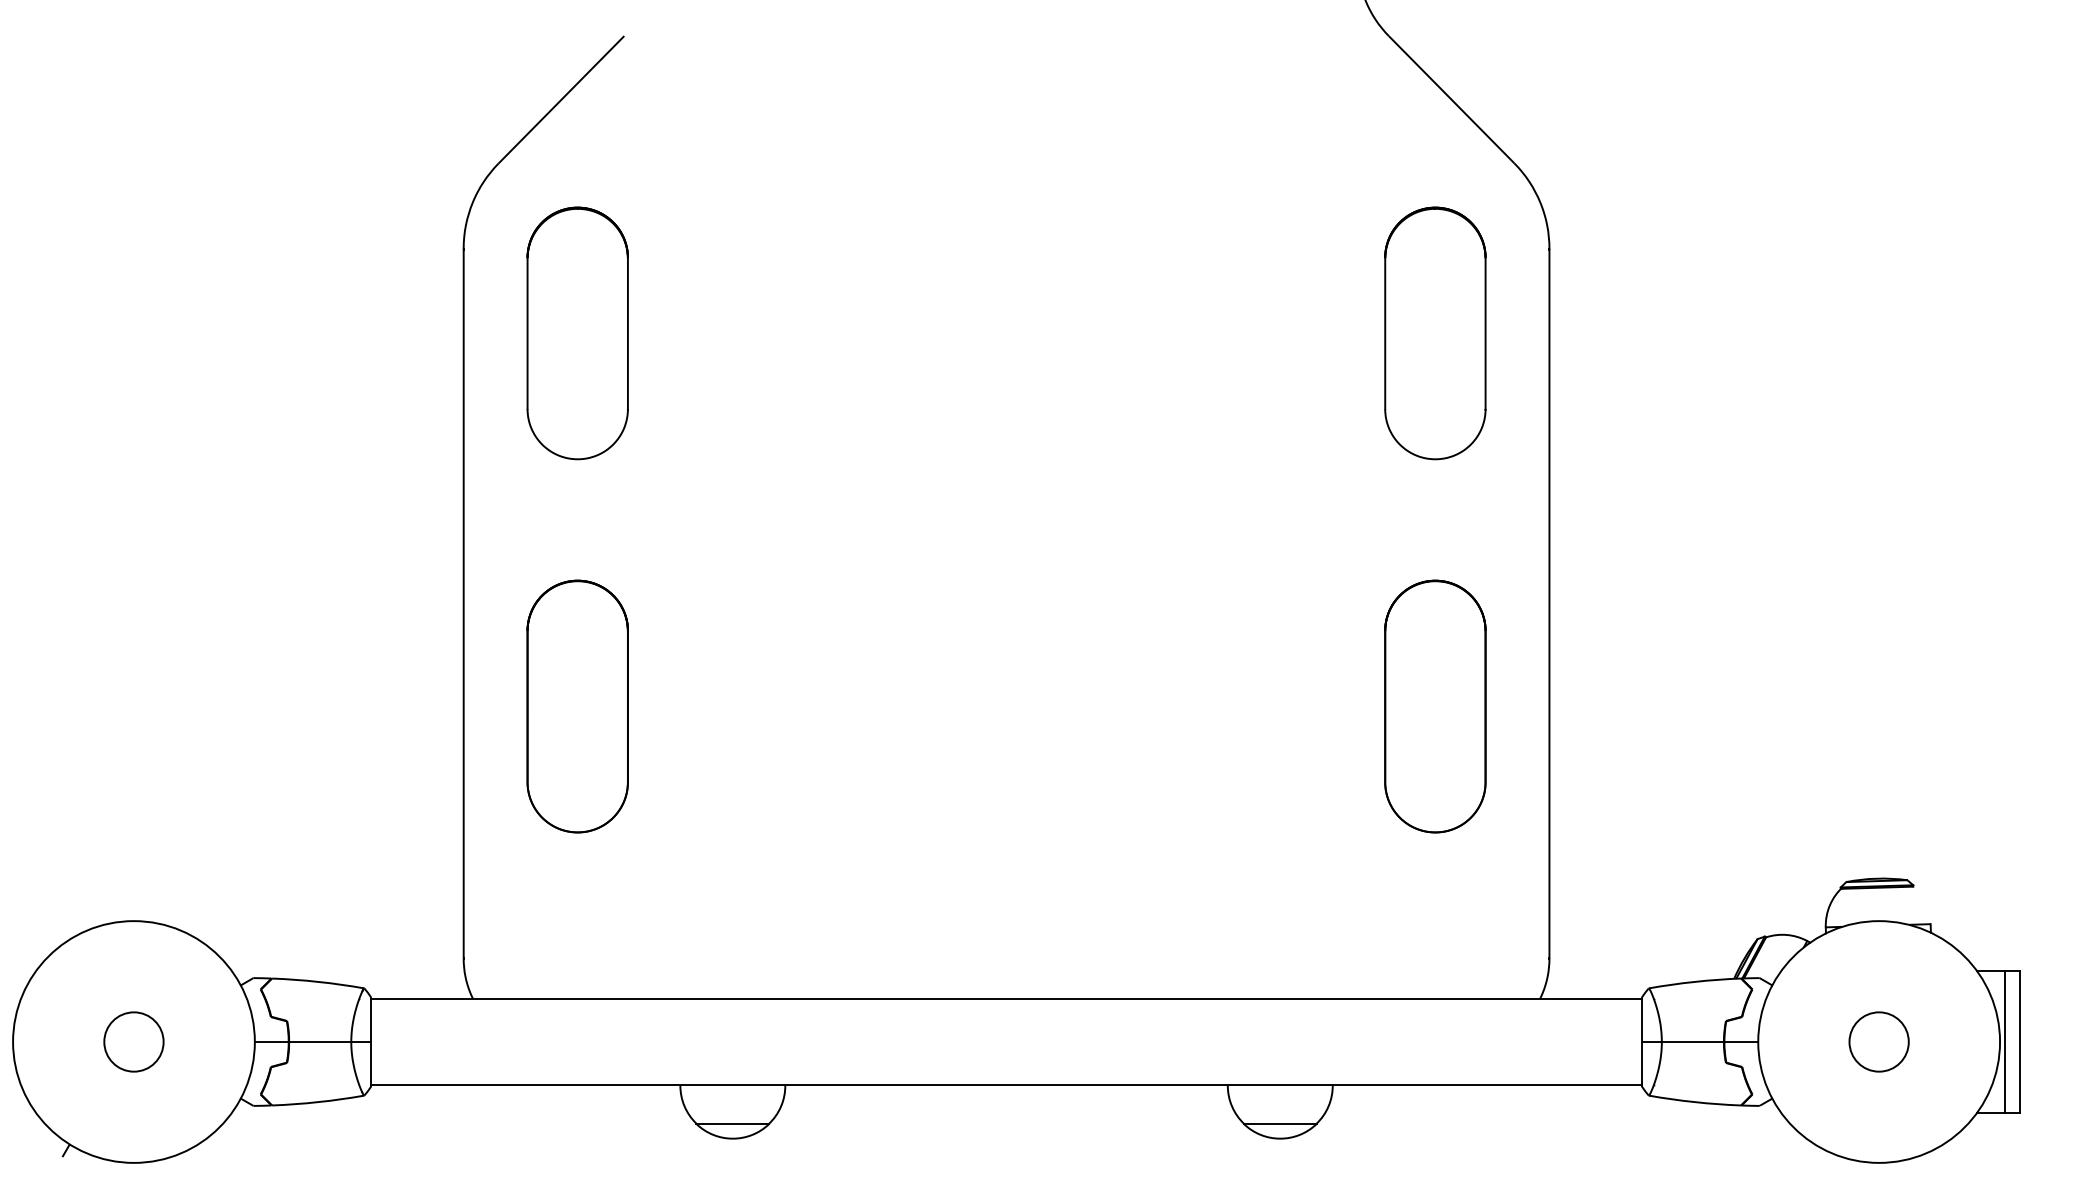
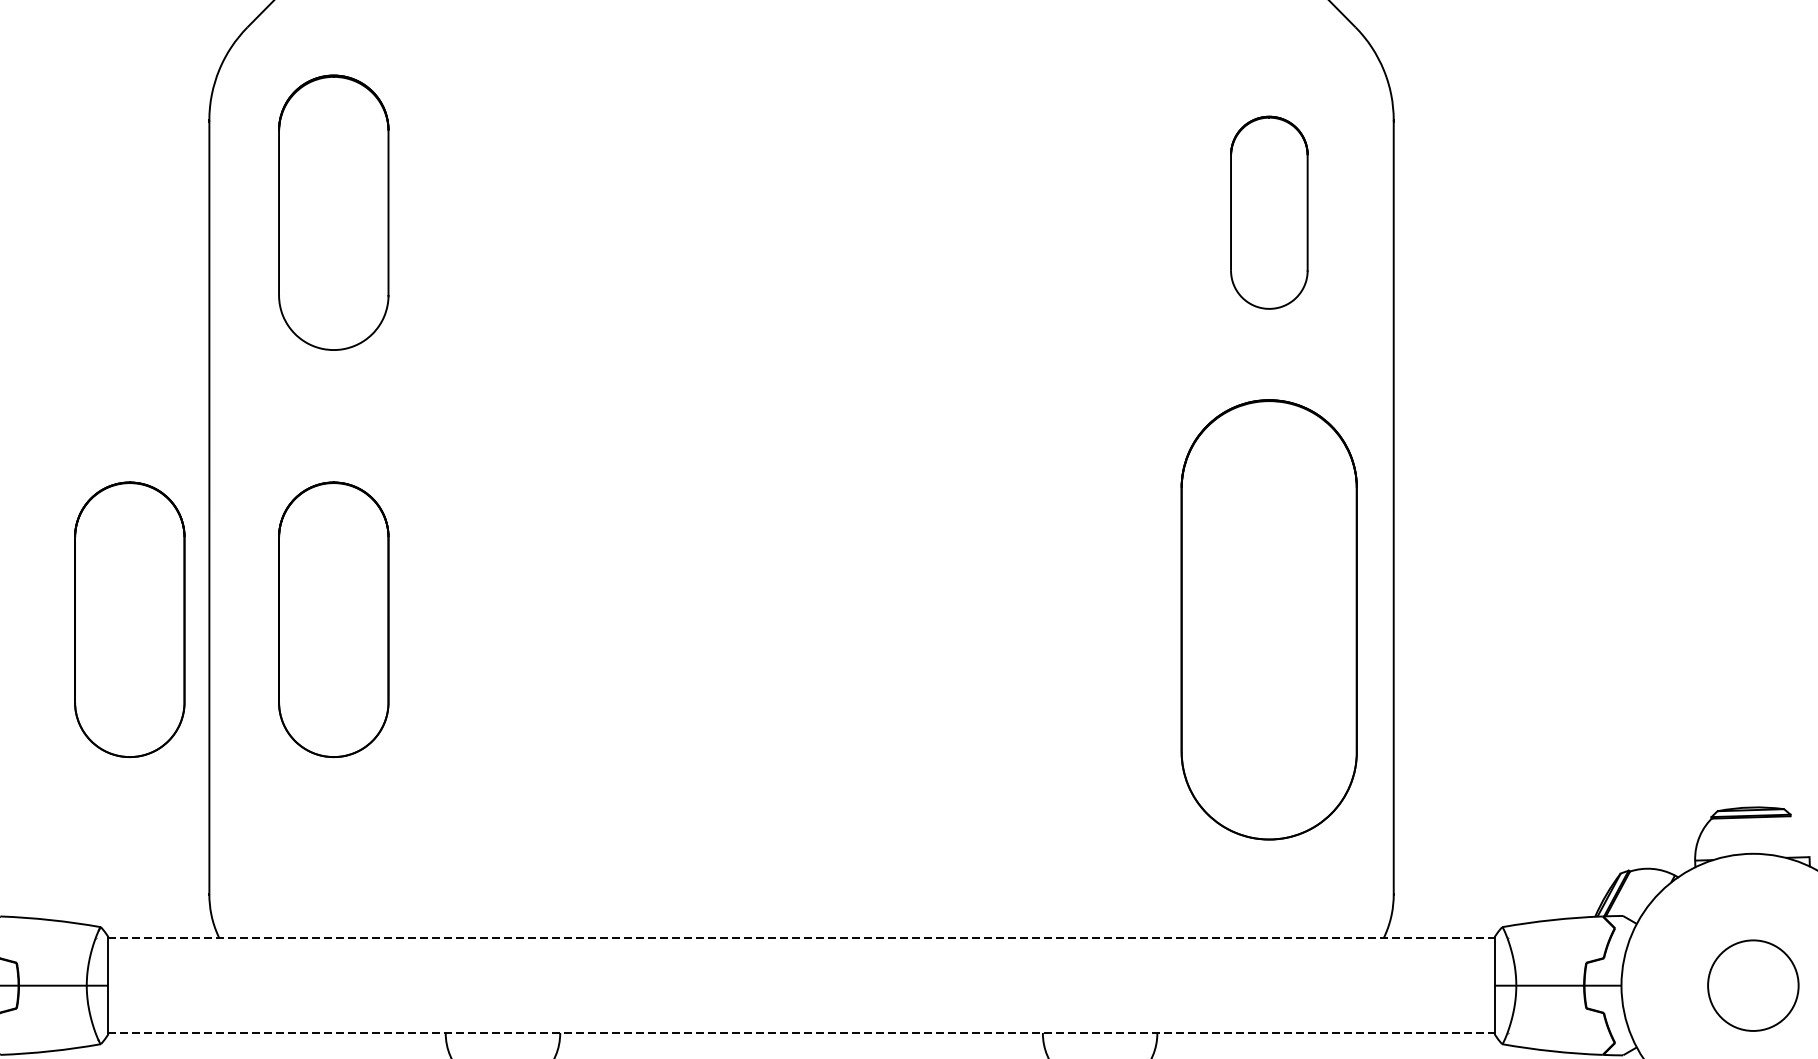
part: (1435, 333) -> (1269, 212), size x0.7
part: (390, 706) -> (129, 619), added
part: (1435, 706) -> (1269, 619), size x1.6
line: (1007, 998) -> (802, 938), solid -> dashed
circle: (1878, 1041) -> (1752, 985), size x1.4
line: (1007, 1085) -> (802, 1033), solid -> dashed

